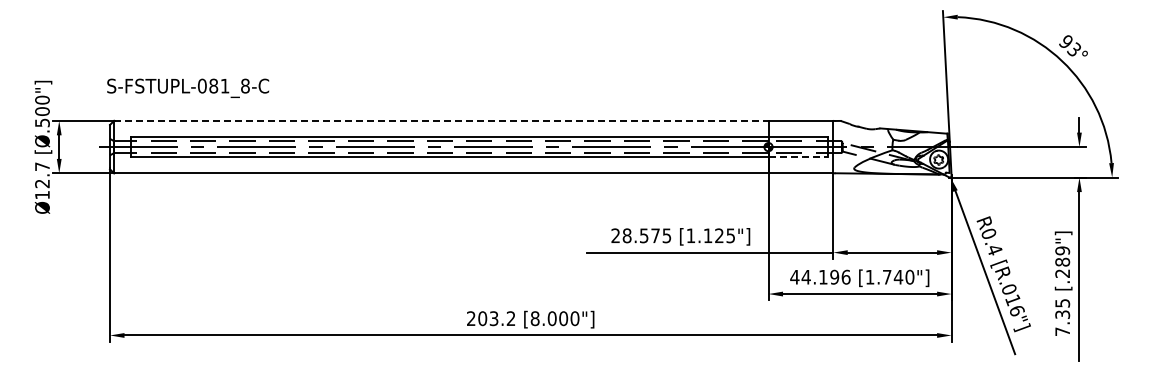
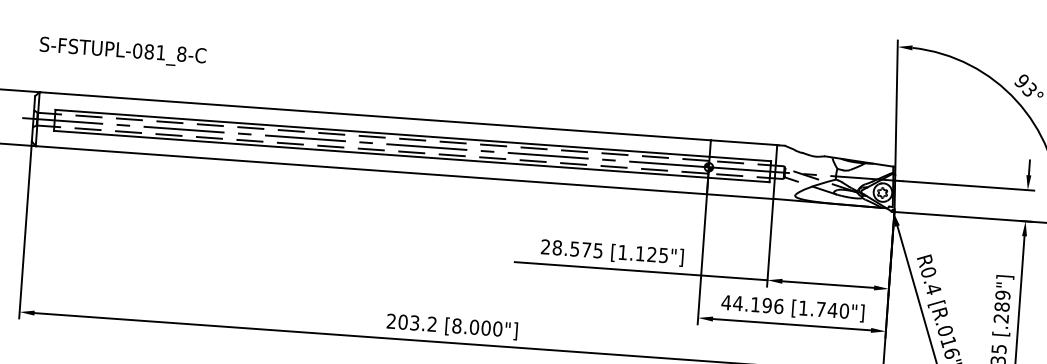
text: (188, 87) -> (123, 51), moved
line: (441, 120) -> (375, 115), dashed -> solid
line: (798, 157) -> (738, 180), dashed -> solid

